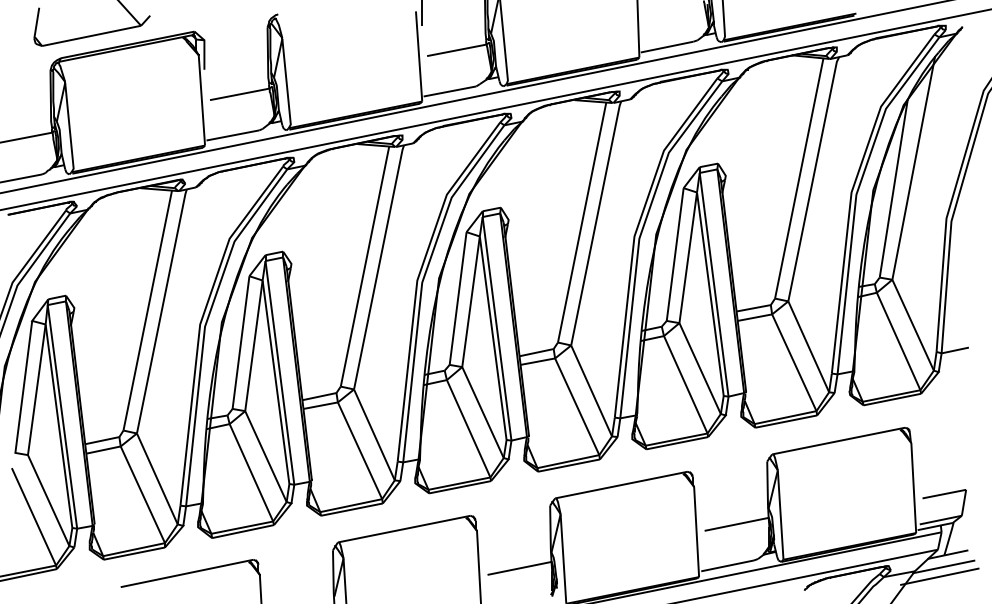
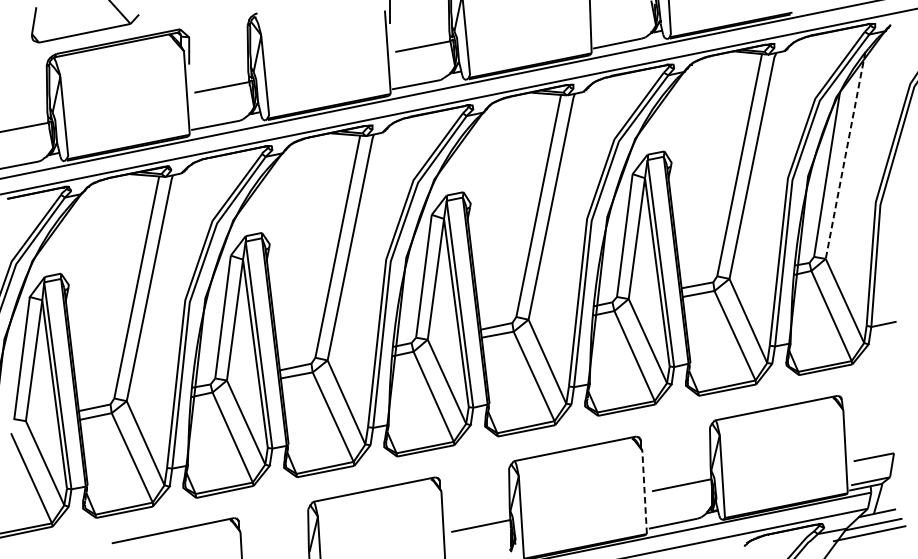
line: (913, 167) -> (845, 155), solid -> dashed
line: (696, 531) -> (644, 491), solid -> dashed

